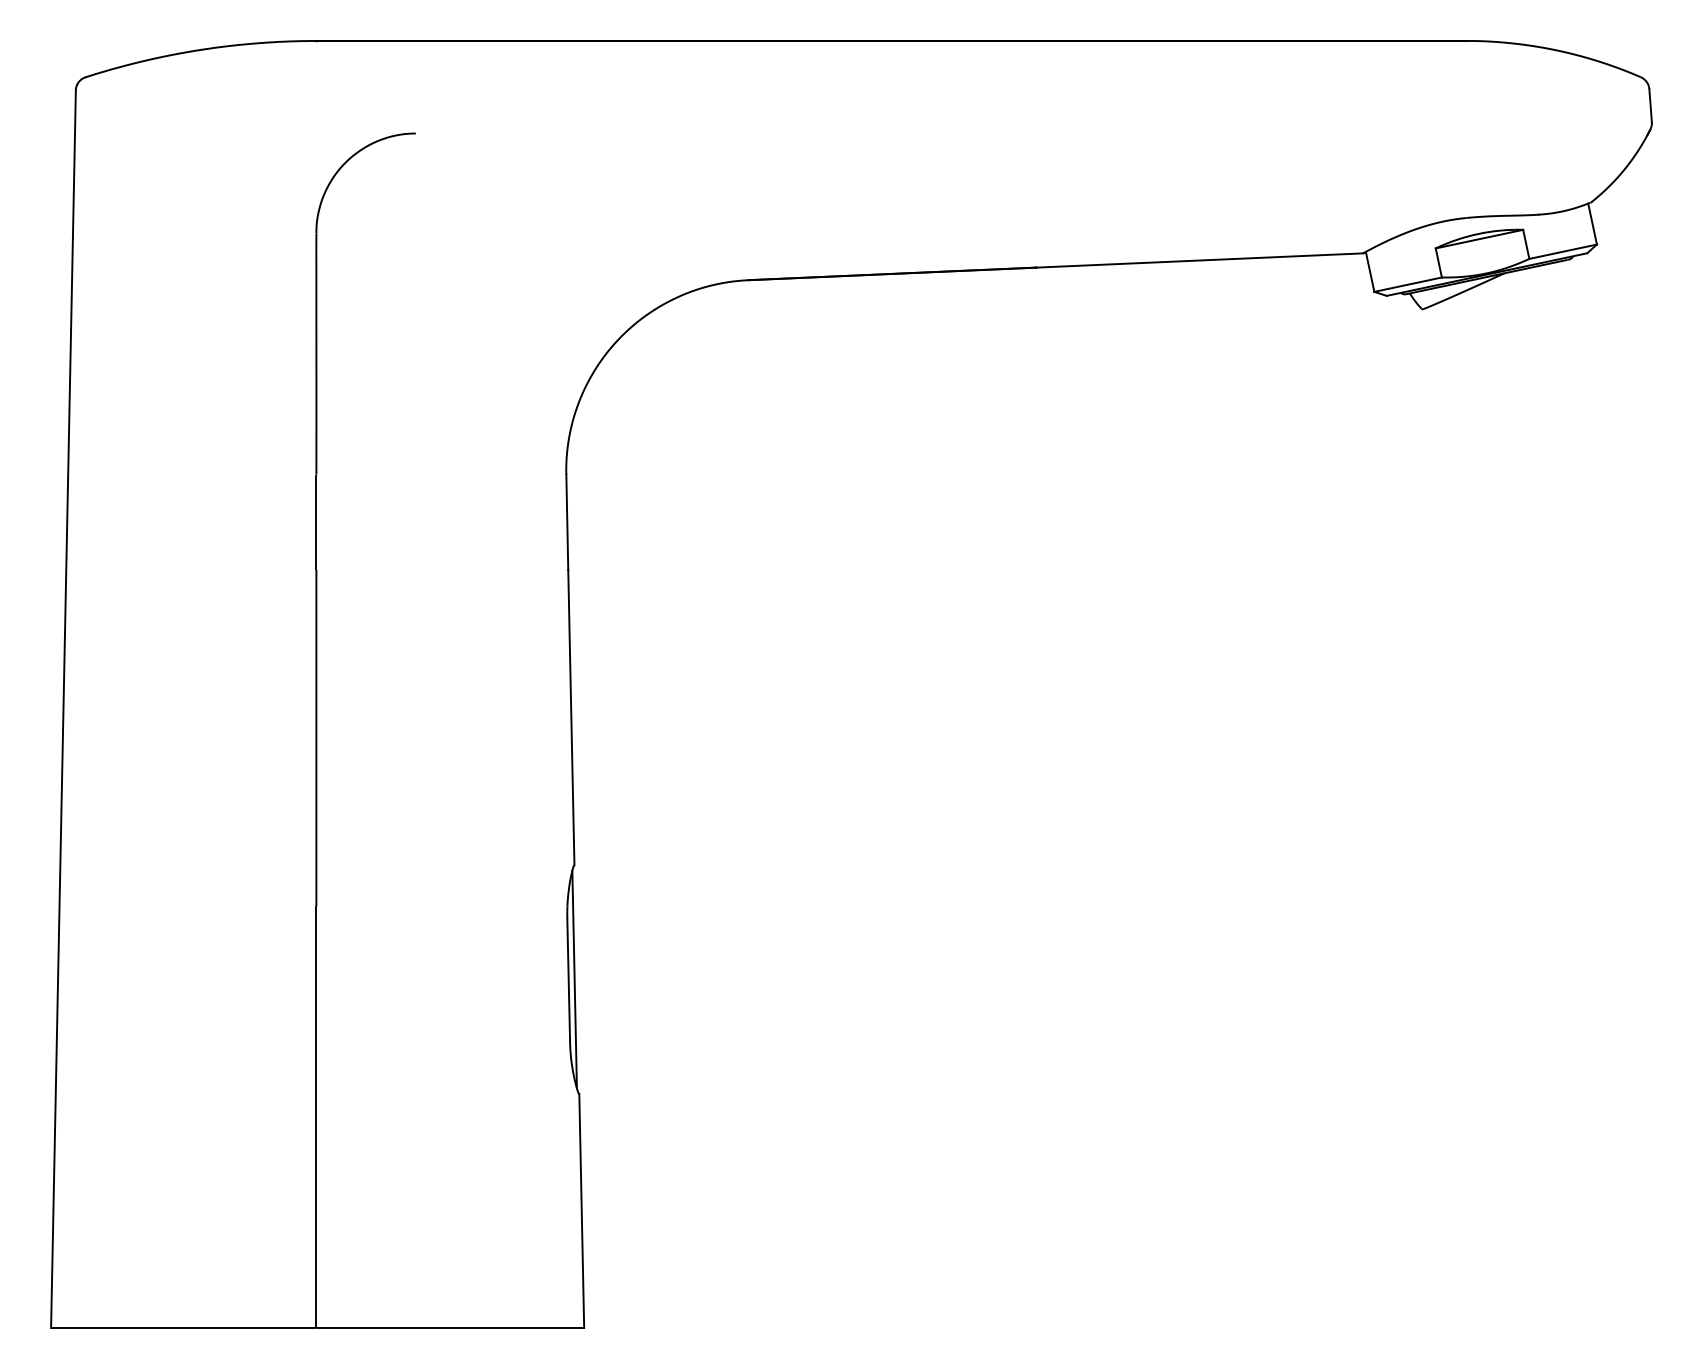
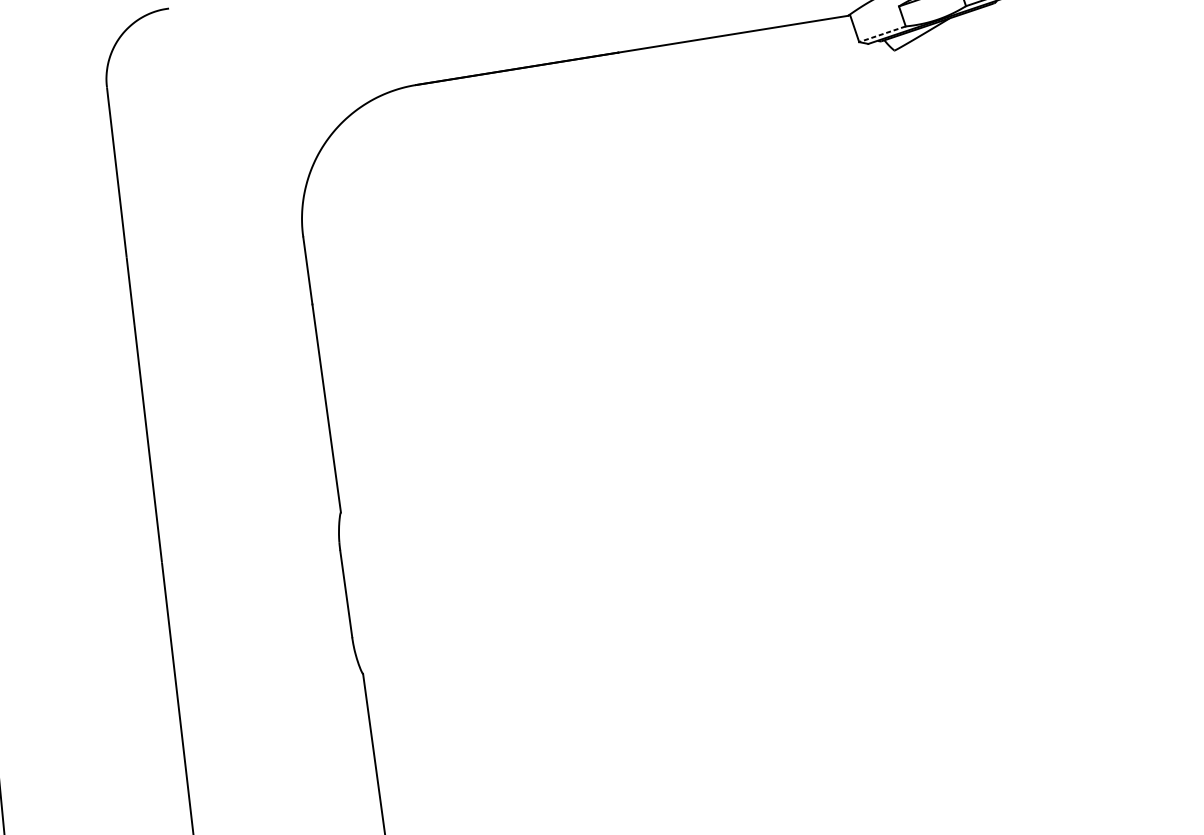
line: (1408, 284) -> (882, 34), solid -> dashed
line: (574, 979) -> (350, 593), removed

